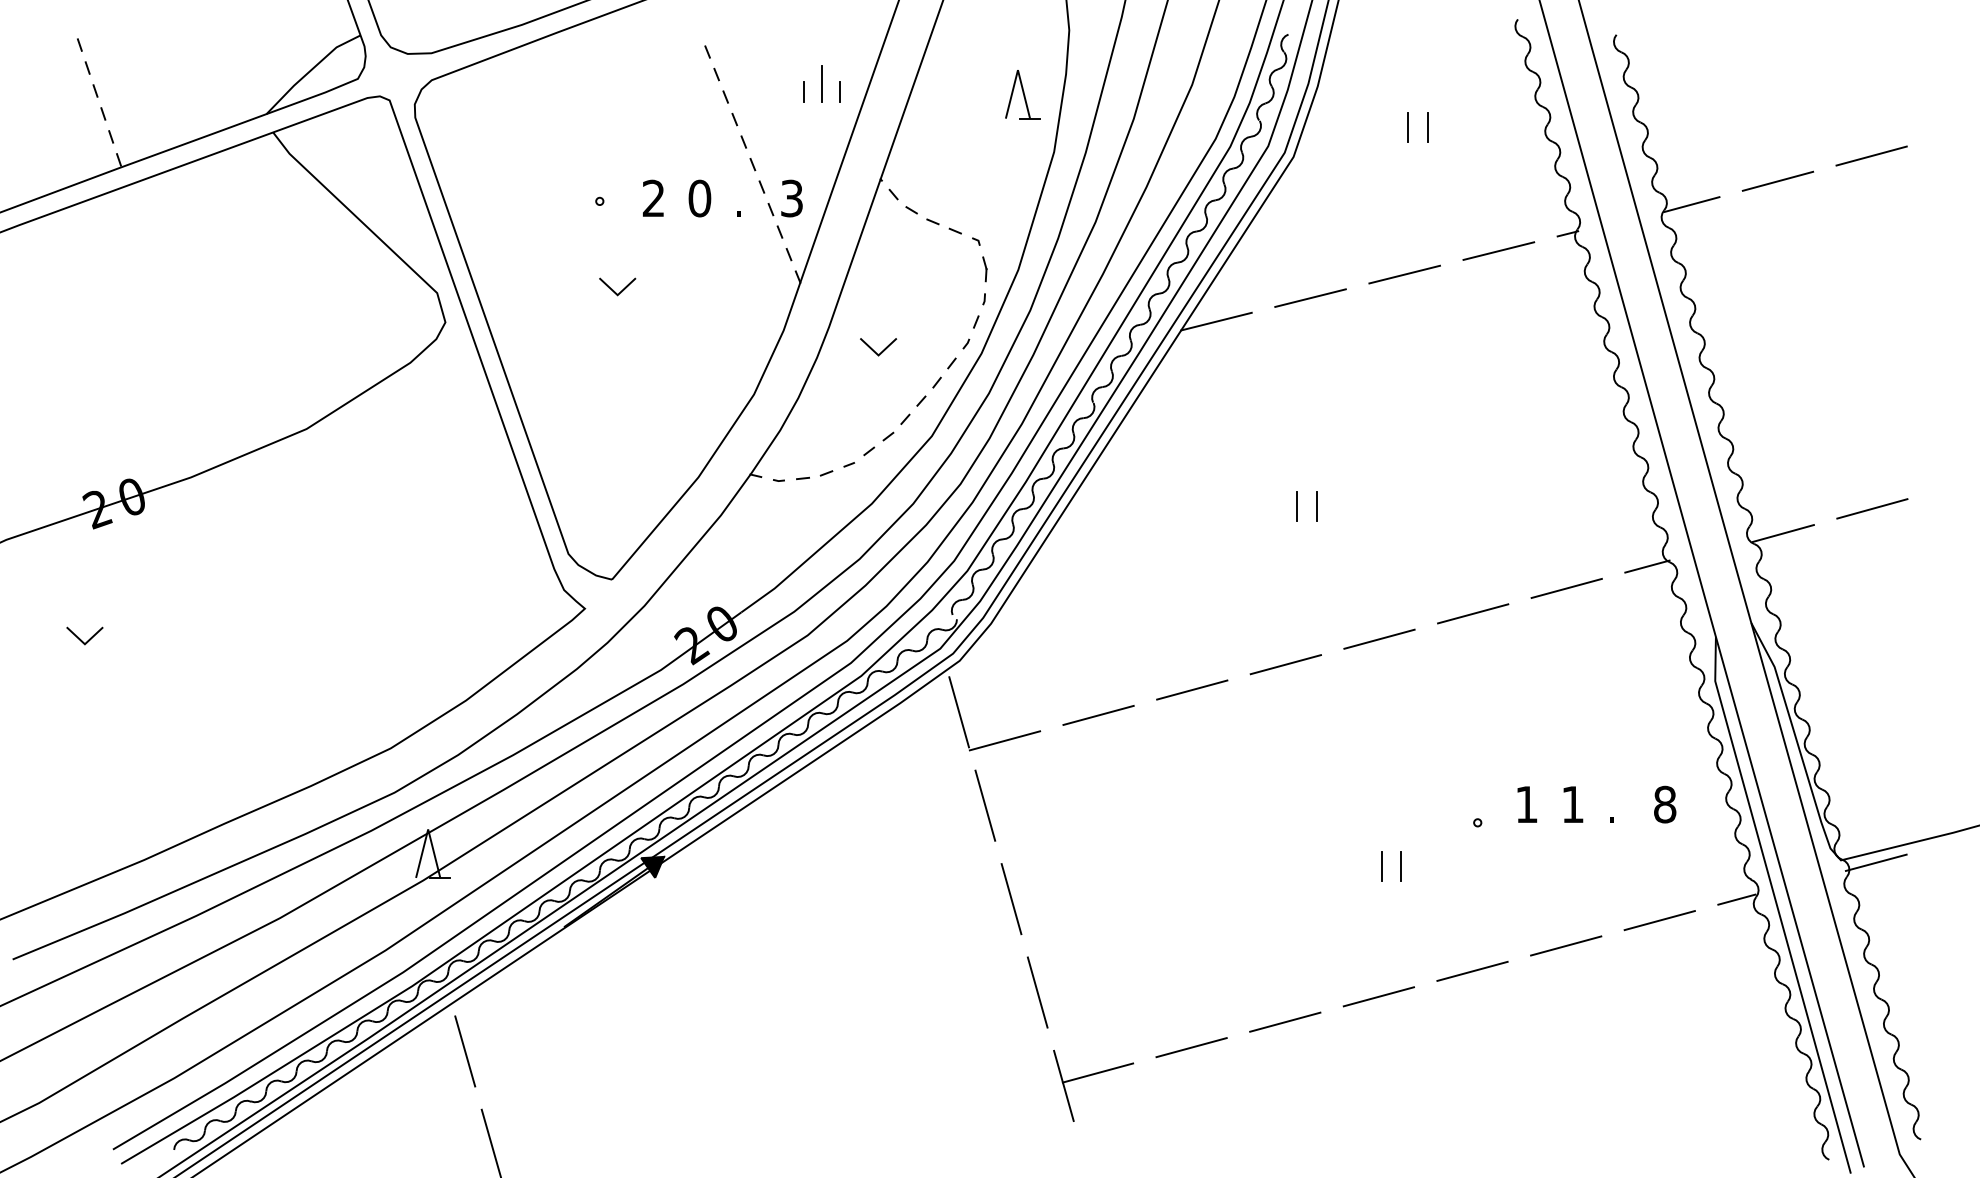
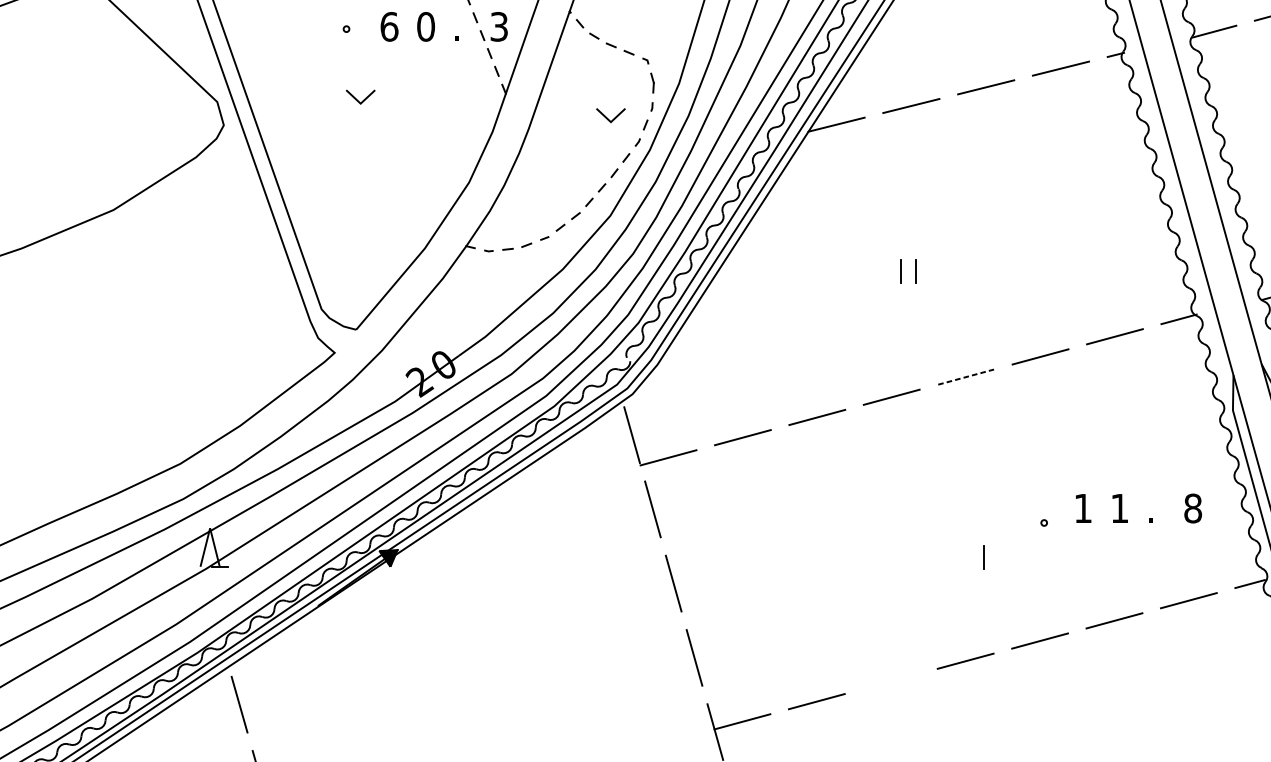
text: (653, 198) -> (389, 26), 2 -> 6
line: (874, 350) -> (607, 118), moved
line: (1379, 639) -> (966, 377), solid -> dashed
line: (1381, 865) -> (967, 556), removed
line: (1285, 1021) -> (891, 680), removed

